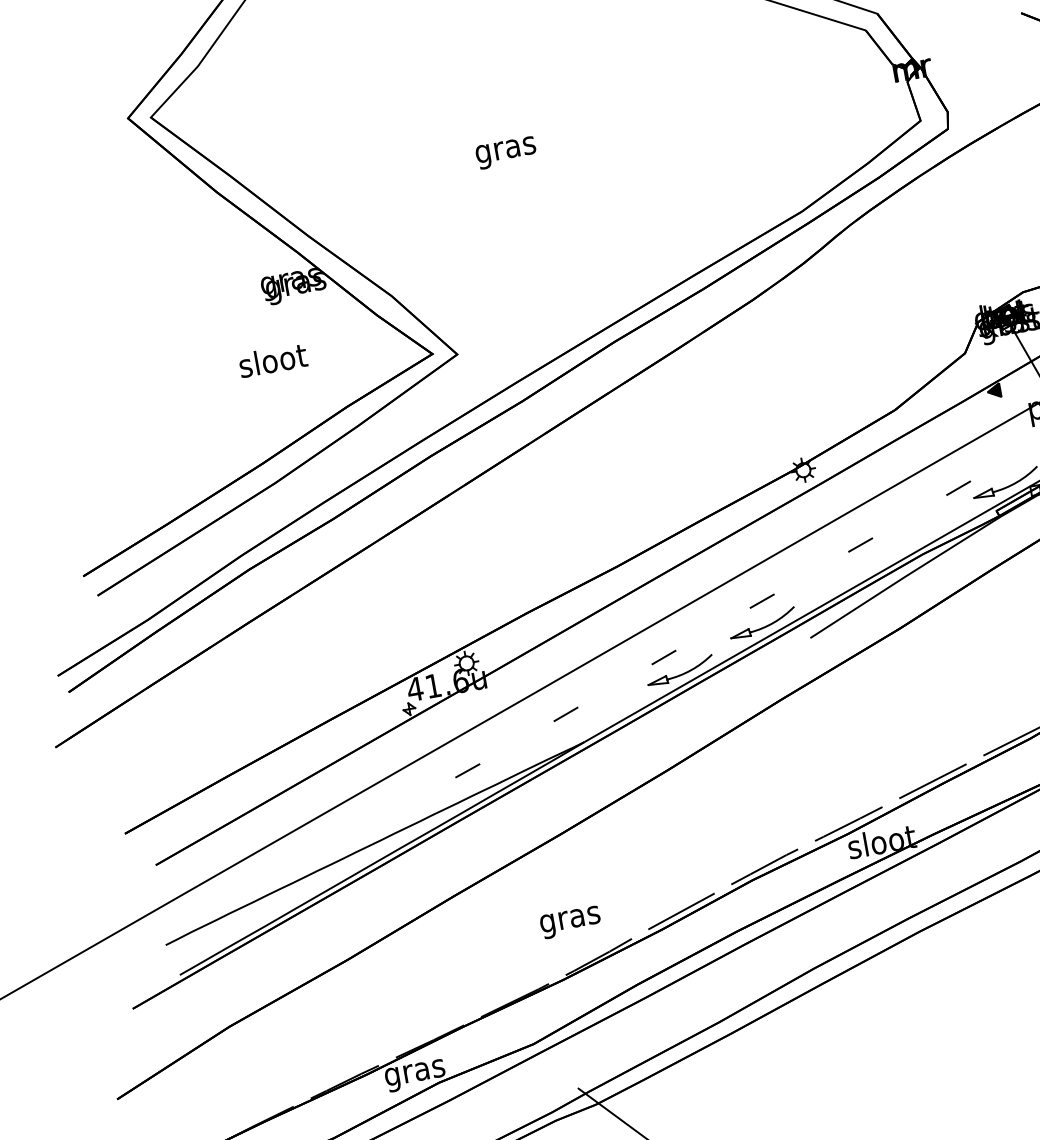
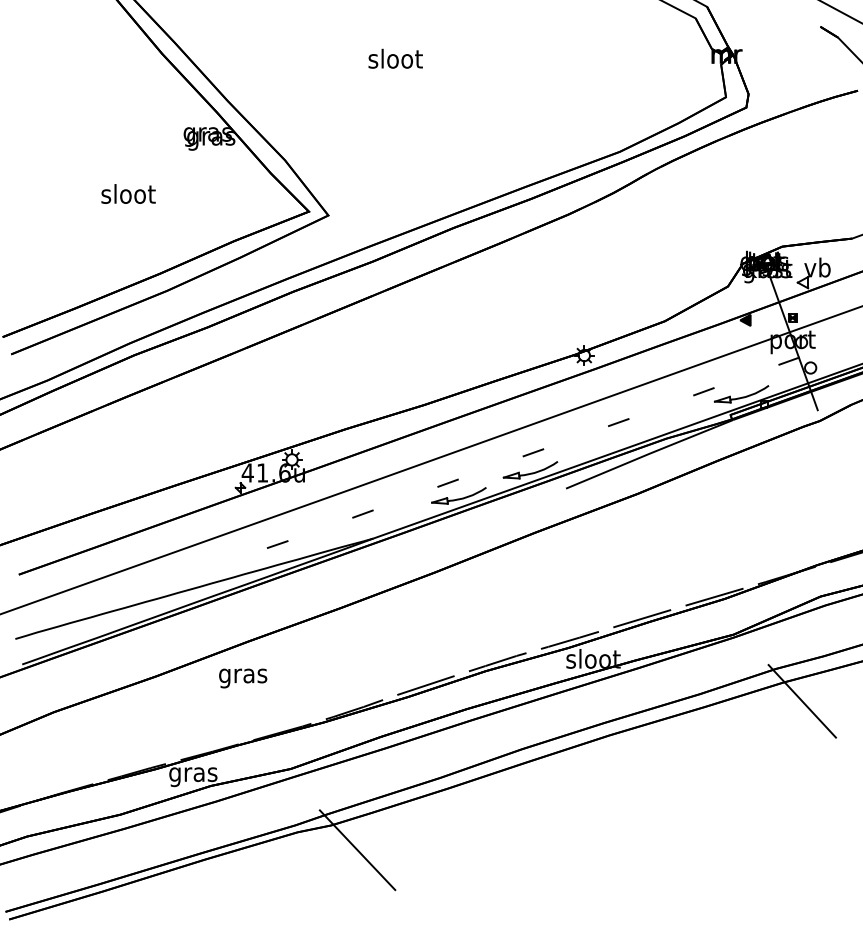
text: (505, 148) -> (395, 60), gras -> sloot
text: (272, 359) -> (128, 193), moved
text: (571, 922) -> (243, 678), moved

